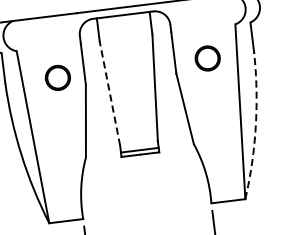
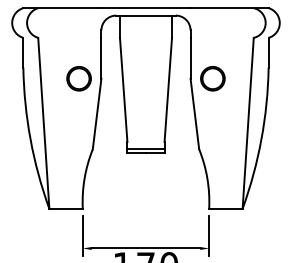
circle: (207, 58) -> (212, 78), moved
circle: (57, 77) -> (78, 78), moved
line: (109, 92) -> (123, 89), dashed -> solid
arc: (255, 126) -> (261, 139), dashed -> solid

